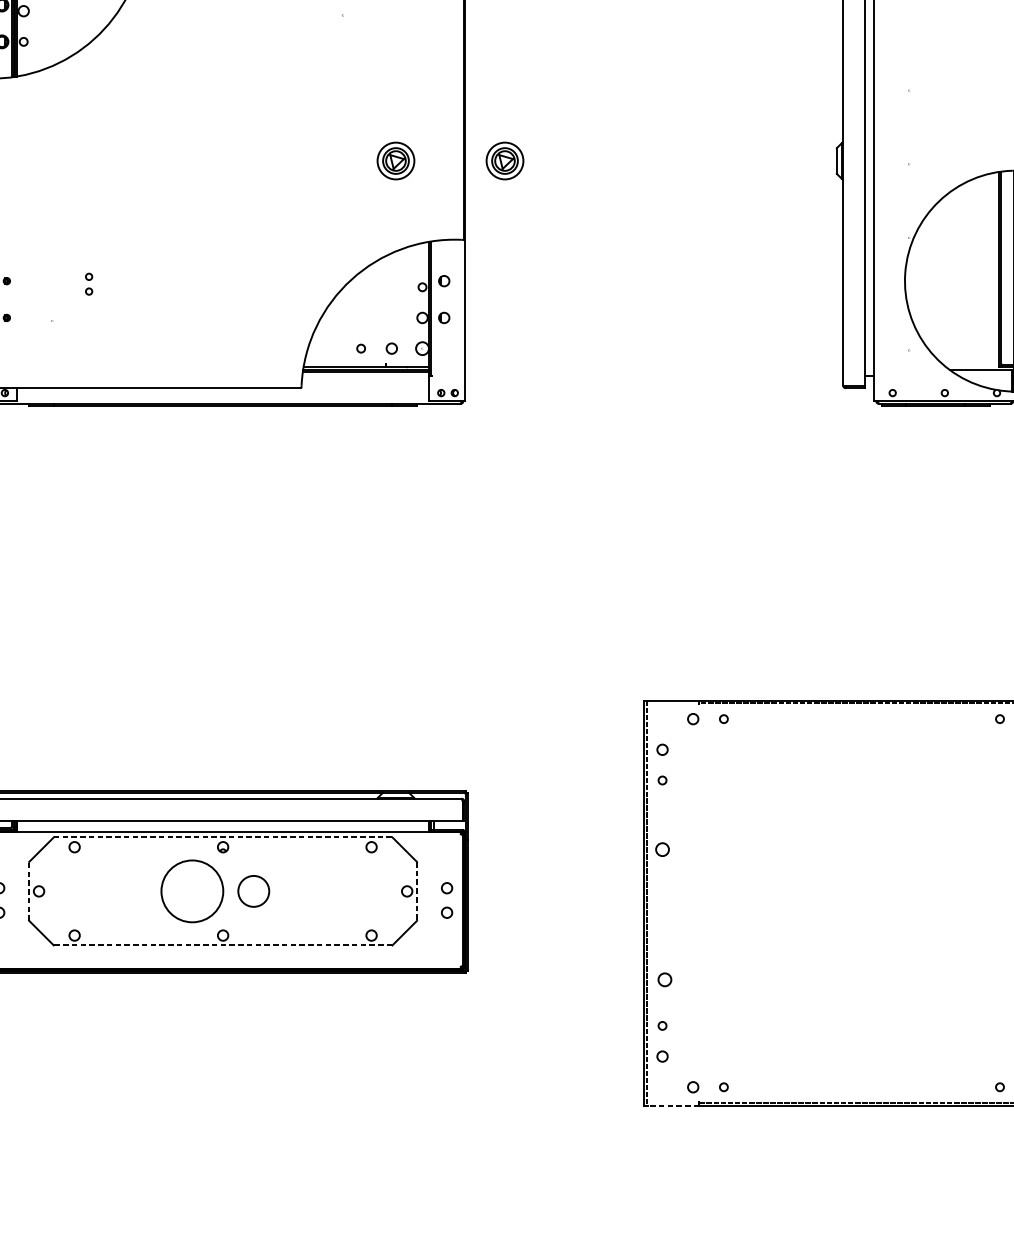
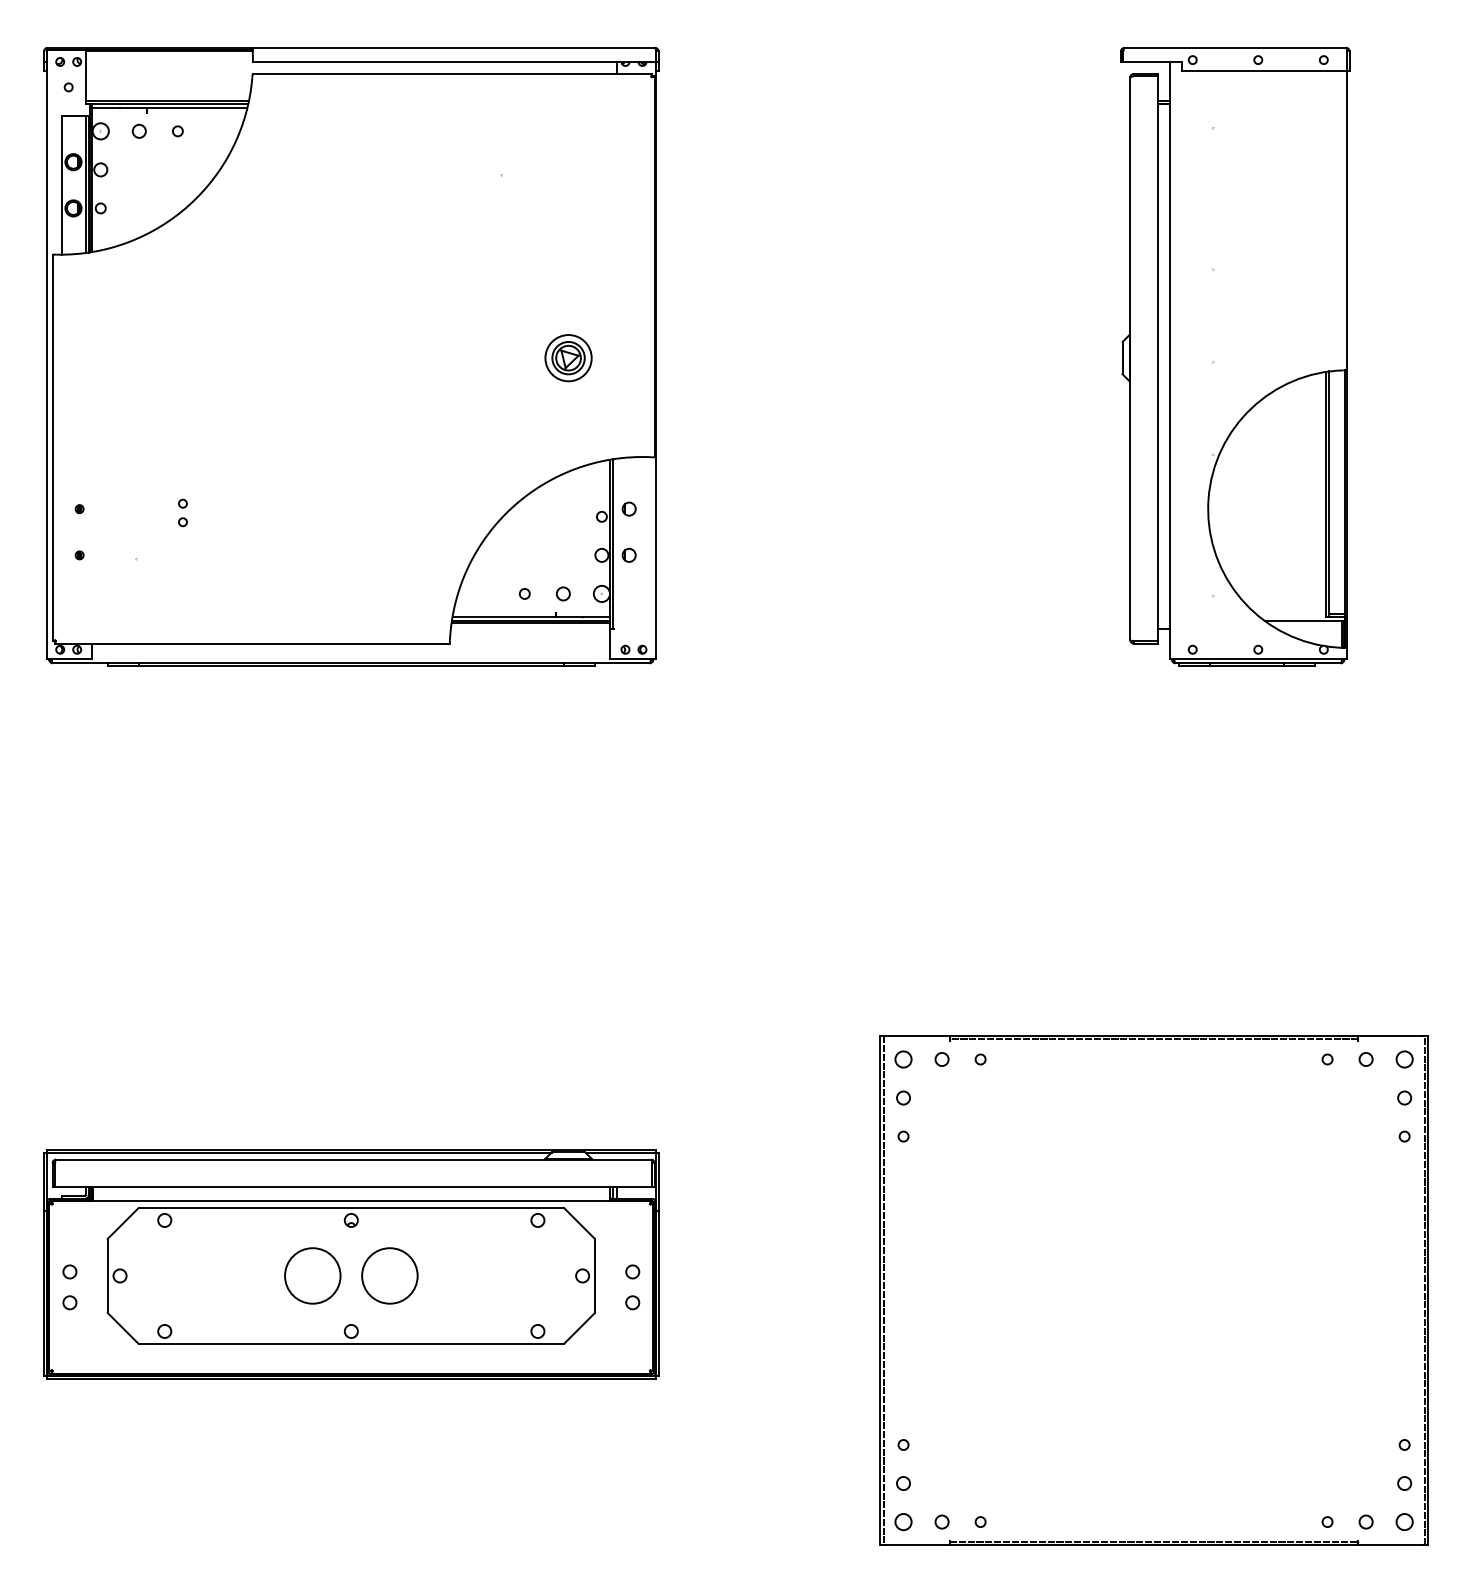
part: (504, 161) -> (705, 358), removed
line: (223, 837) -> (351, 1208), dashed -> solid
circle: (662, 849) -> (903, 1059), moved
line: (29, 891) -> (107, 1275), dashed -> solid
circle: (192, 891) -> (312, 1275), size x0.71
circle: (253, 891) -> (389, 1275), size x1.43
line: (416, 891) -> (594, 1276), dashed -> solid
line: (223, 945) -> (351, 1343), dashed -> solid
circle: (664, 980) -> (903, 1522), moved
line: (673, 1105) -> (917, 1545), dashed -> solid

